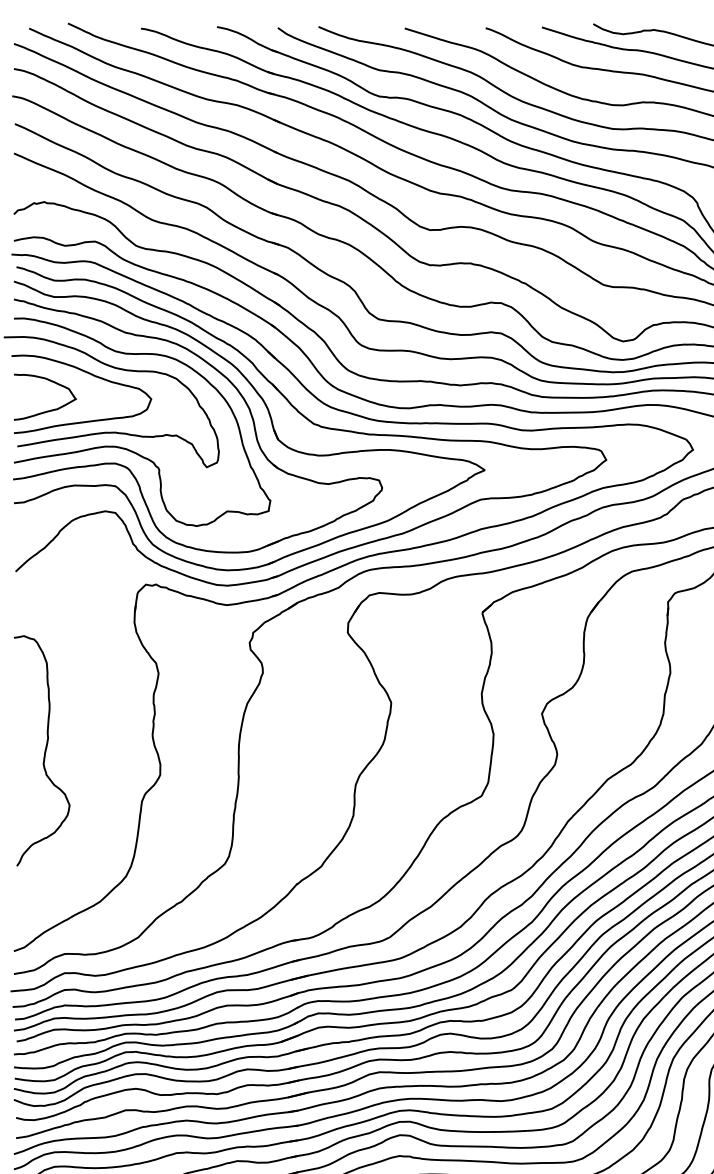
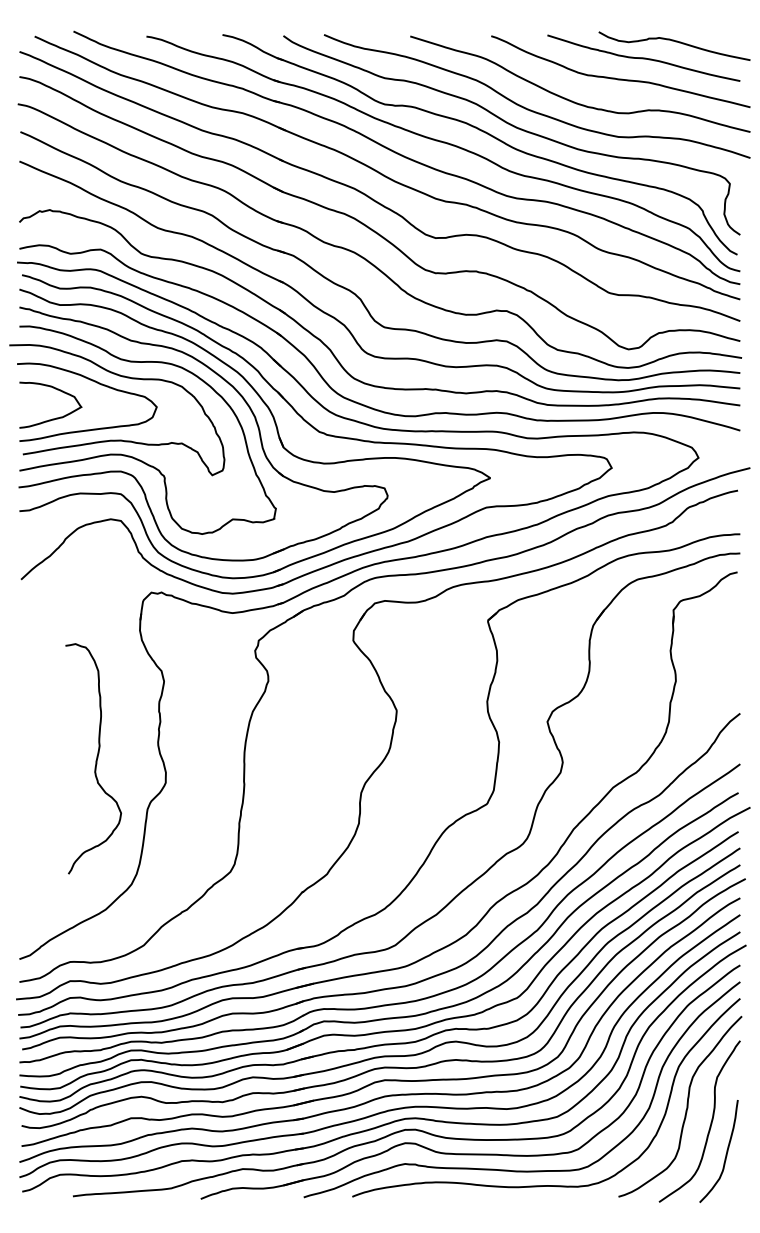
curve: (43, 752) -> (95, 760), moved

